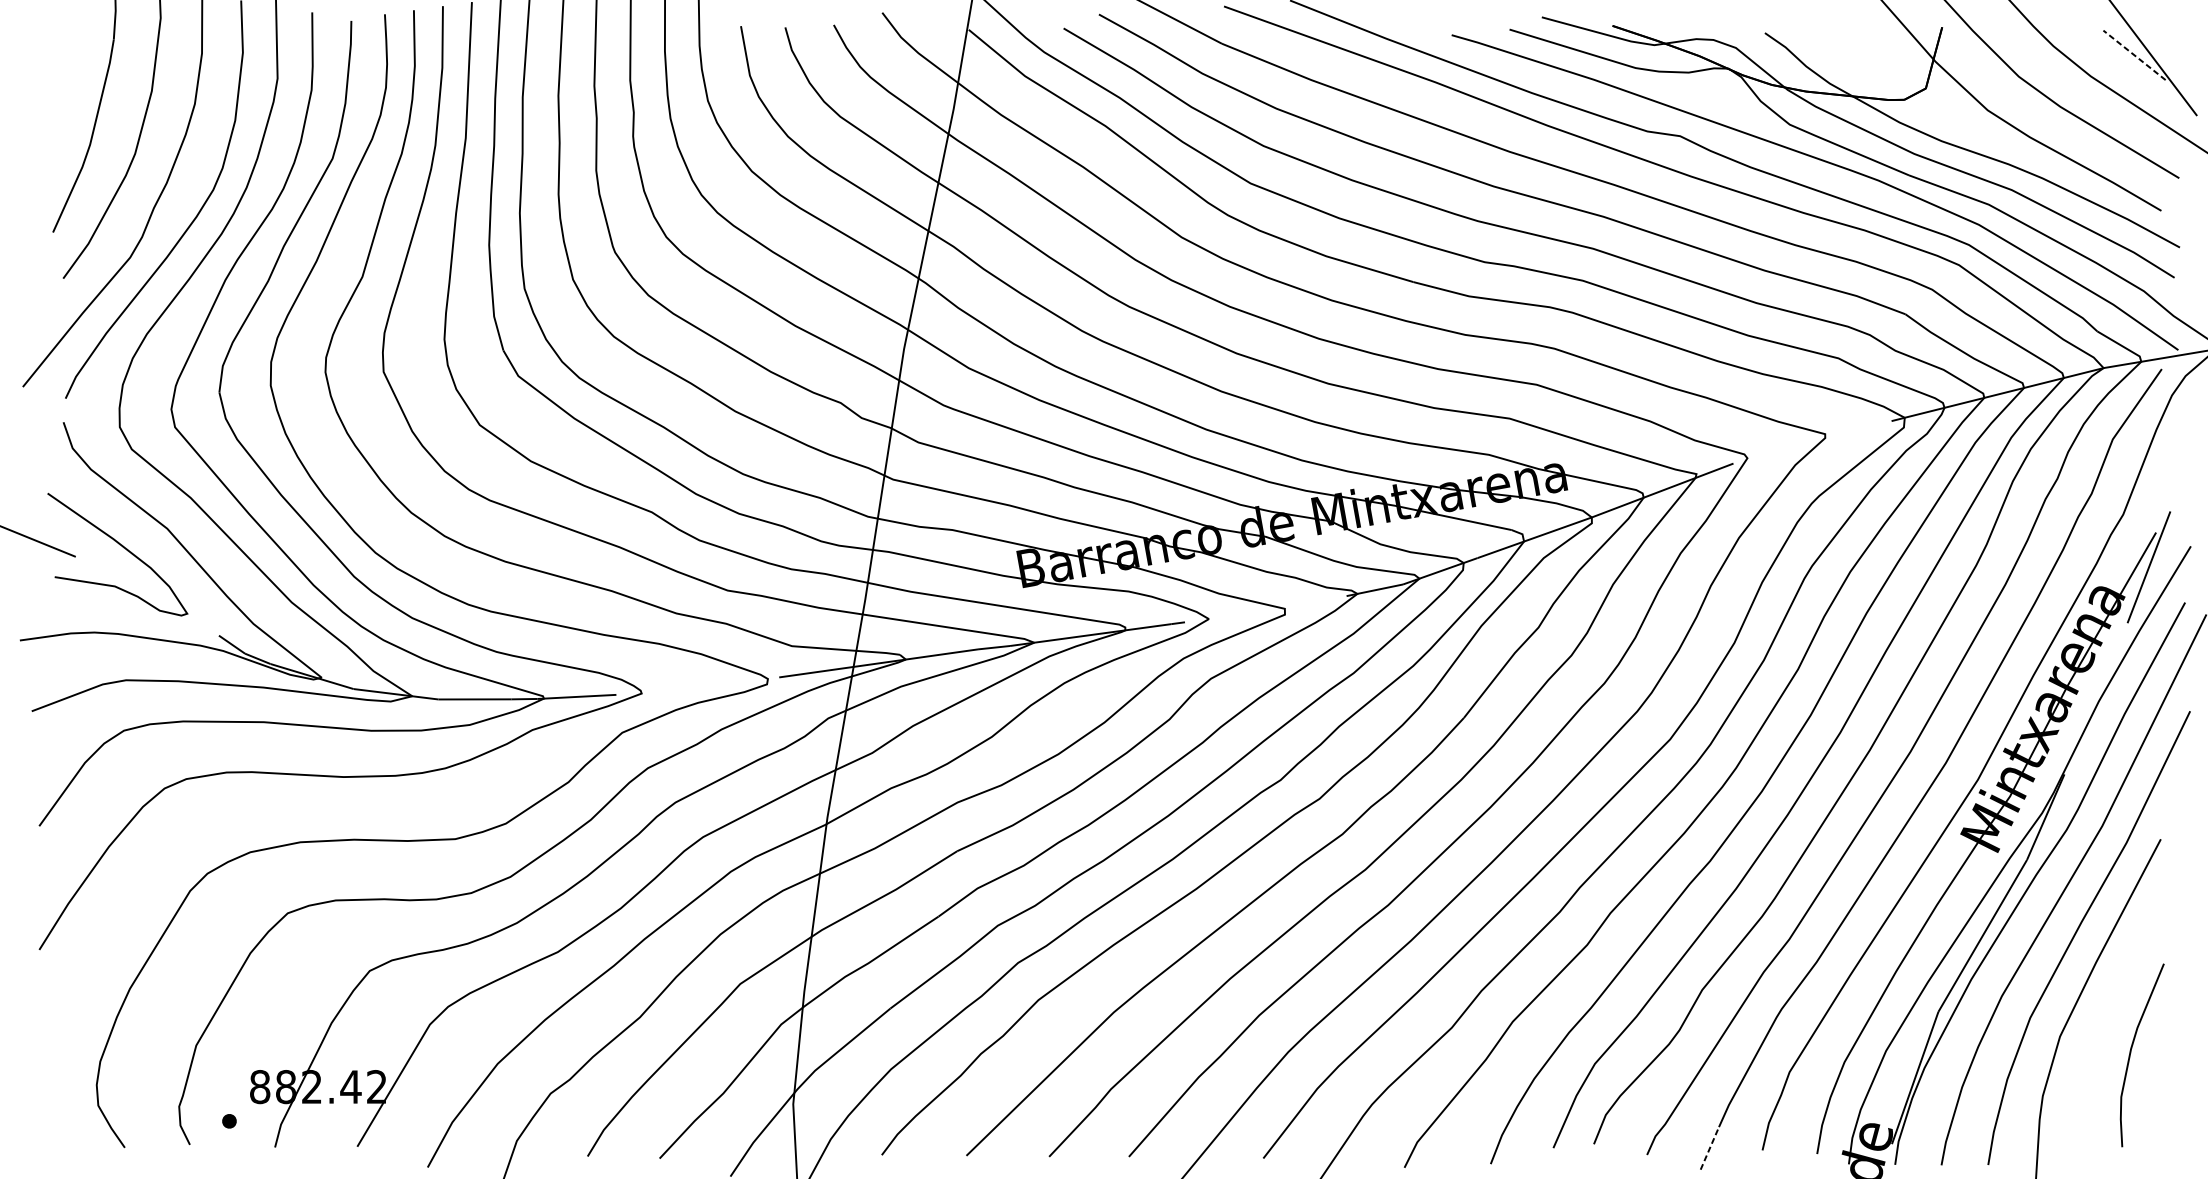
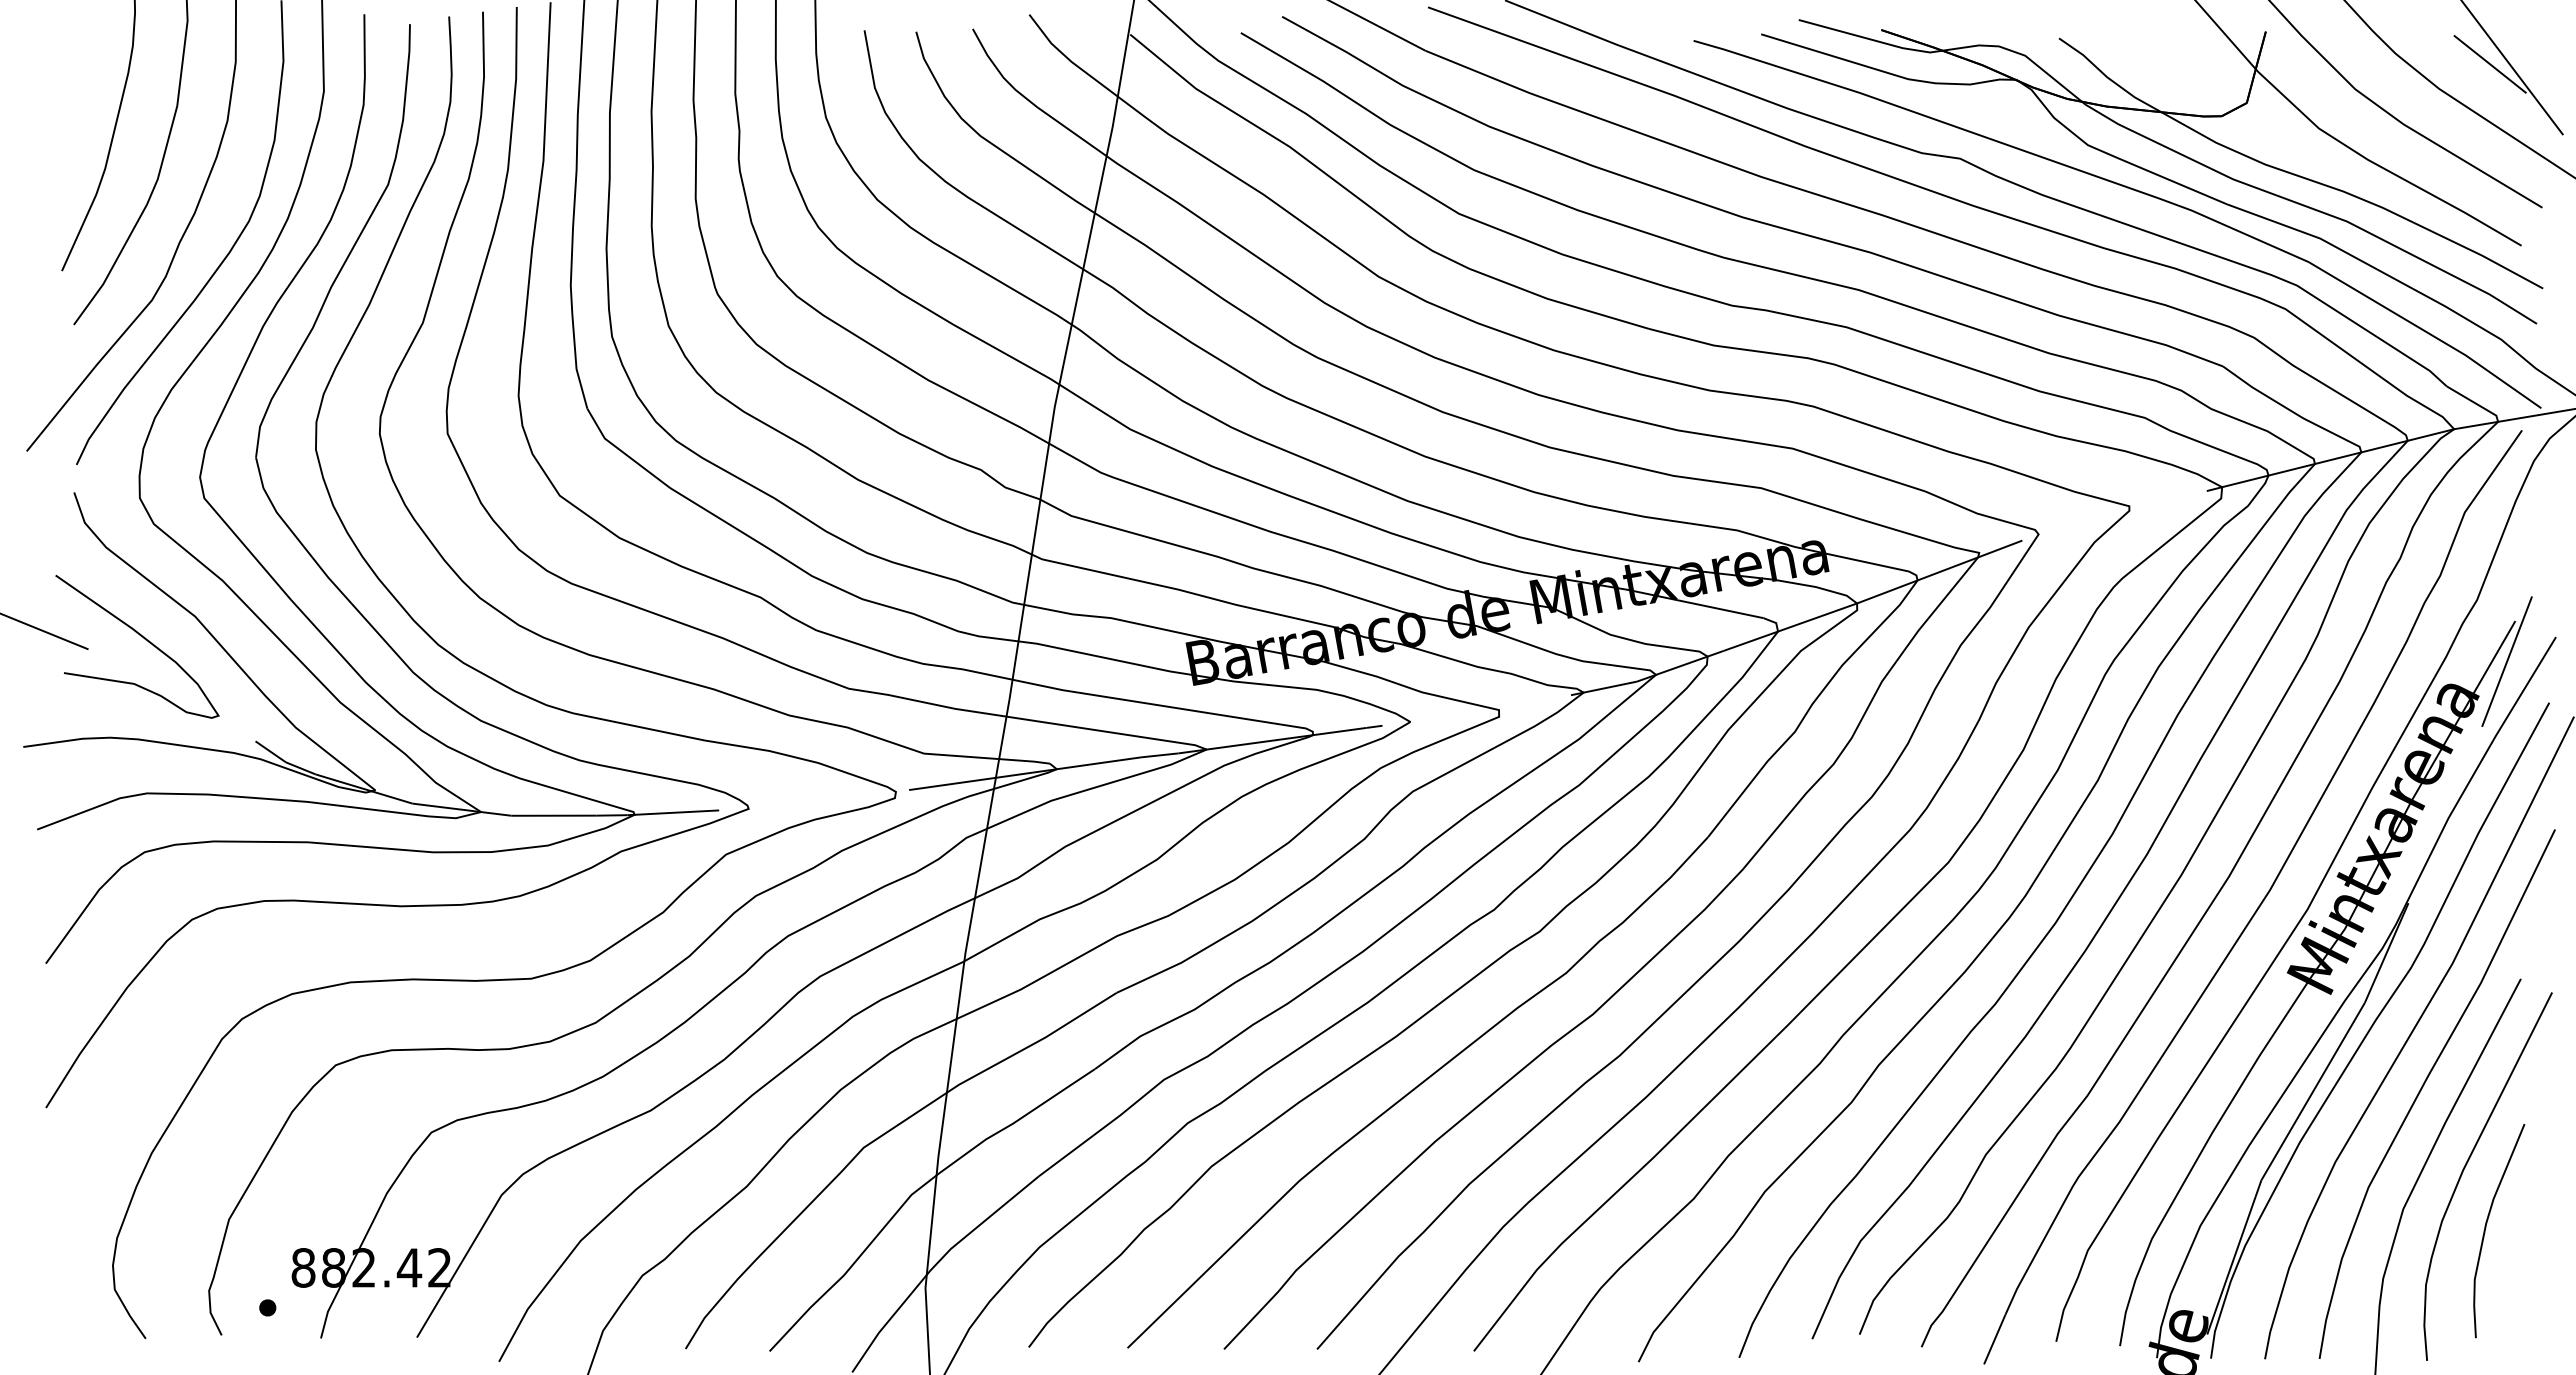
line: (2133, 55) -> (2489, 64), dashed -> solid
curve: (2114, 1000) -> (2466, 1166), added
line: (1709, 1148) -> (1994, 1339), dashed -> solid

